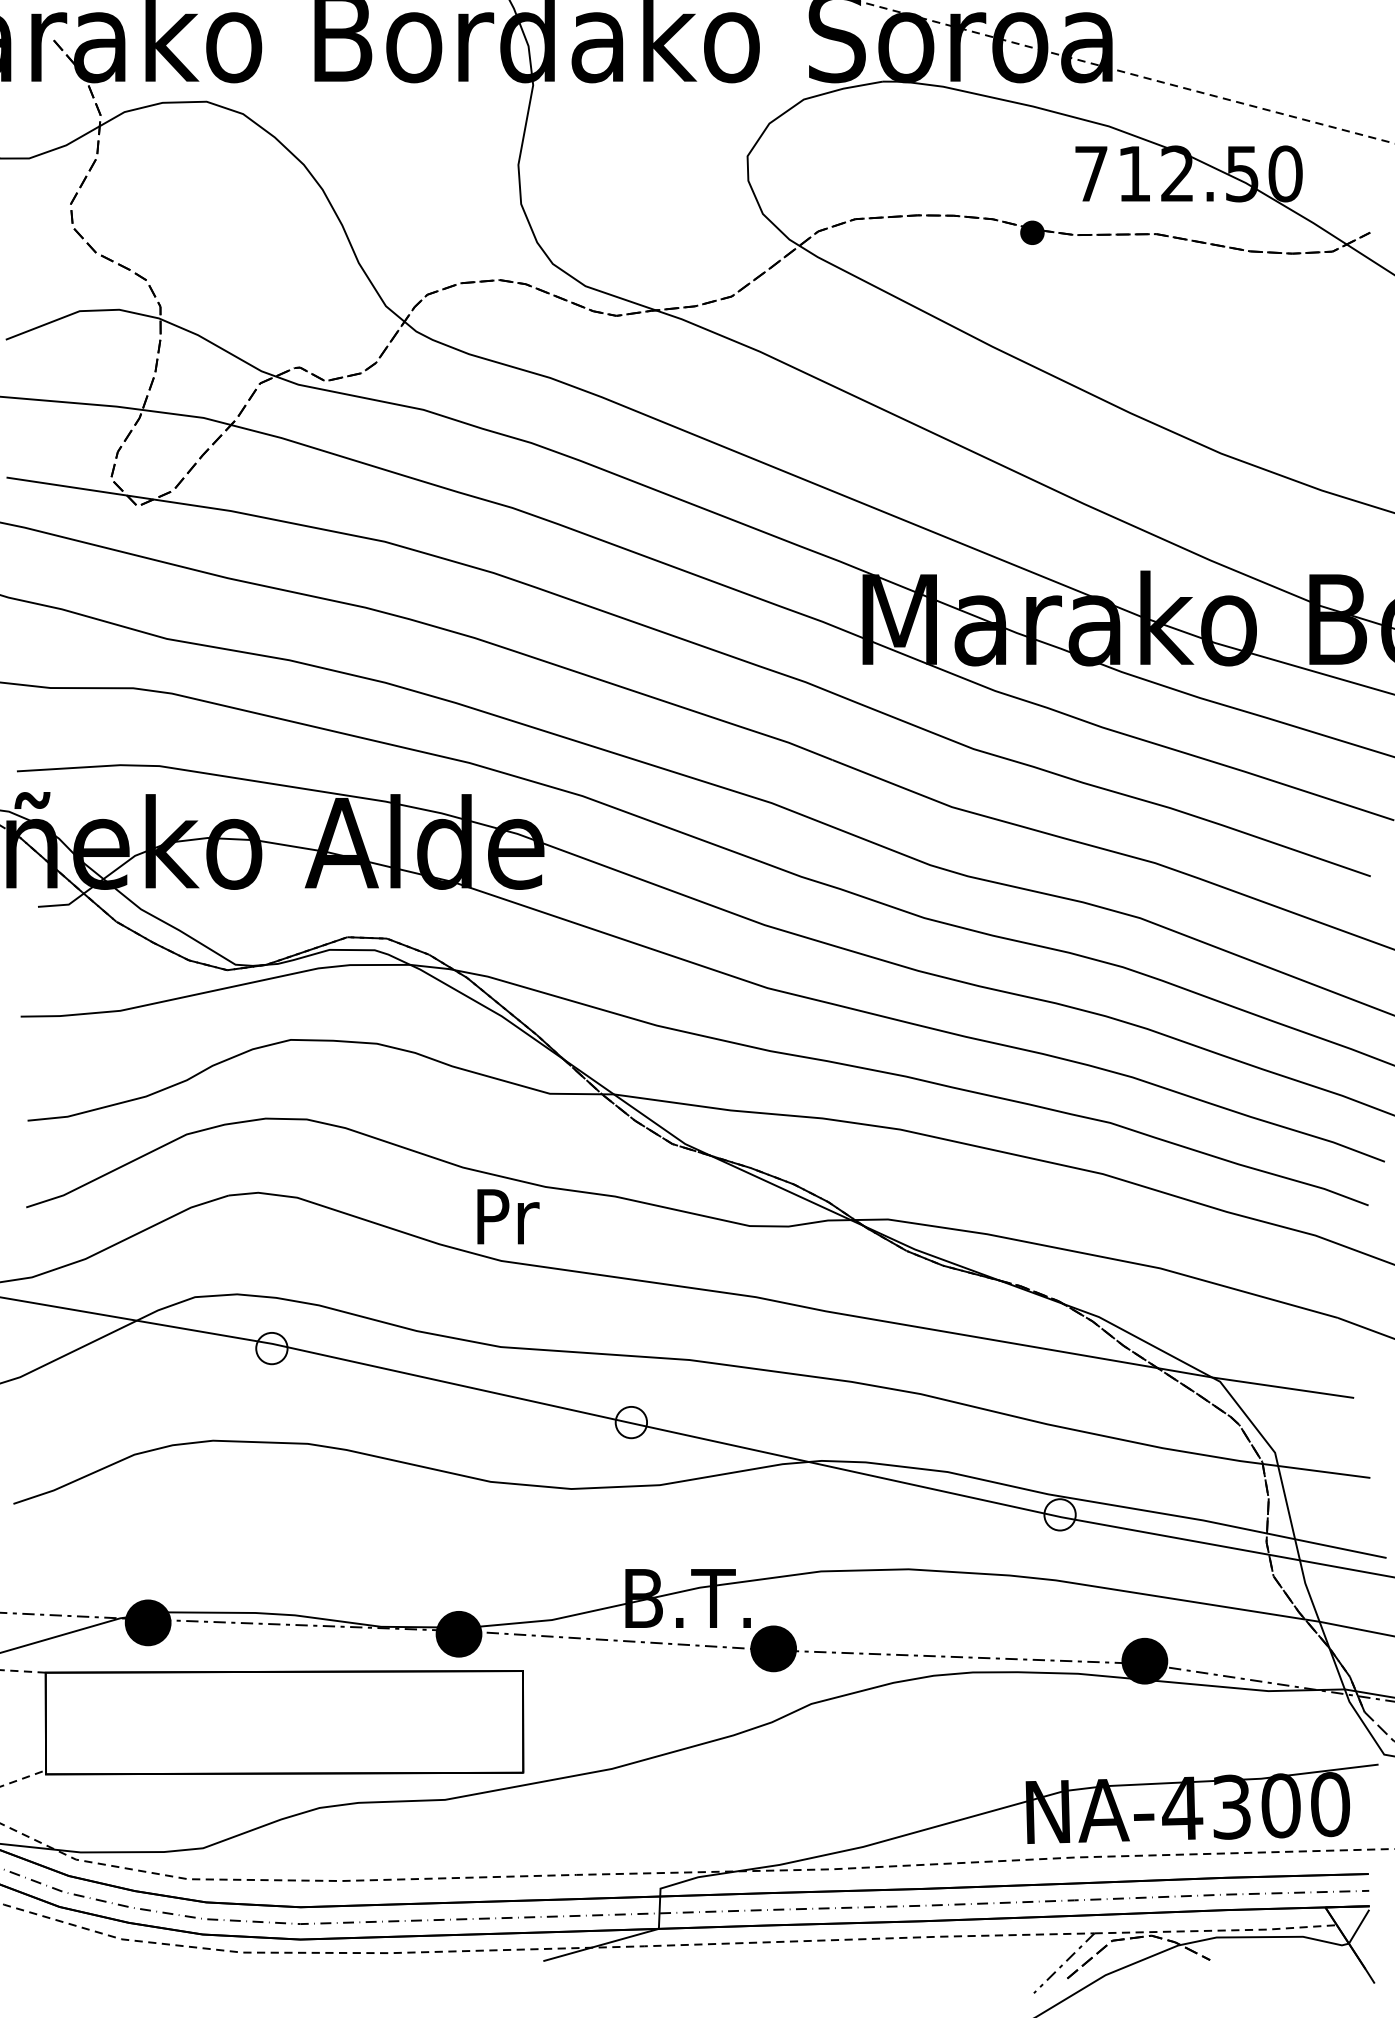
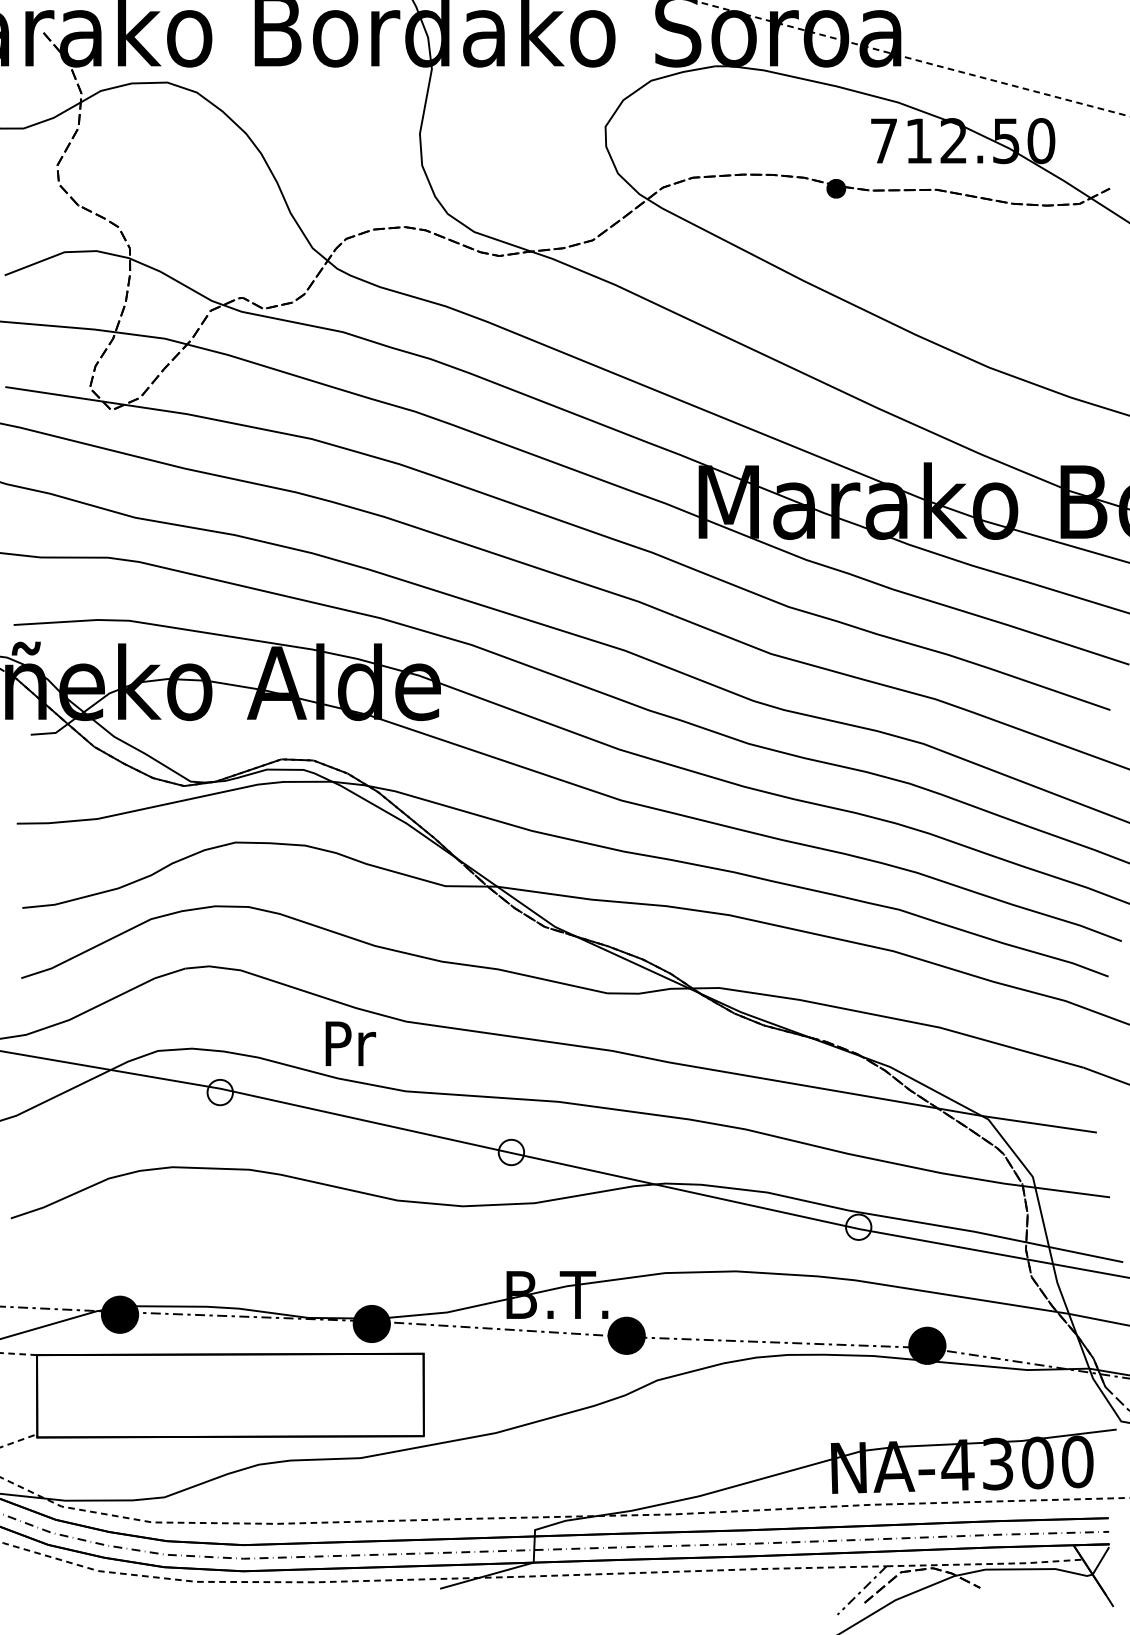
text: (508, 1216) -> (350, 1043), moved

